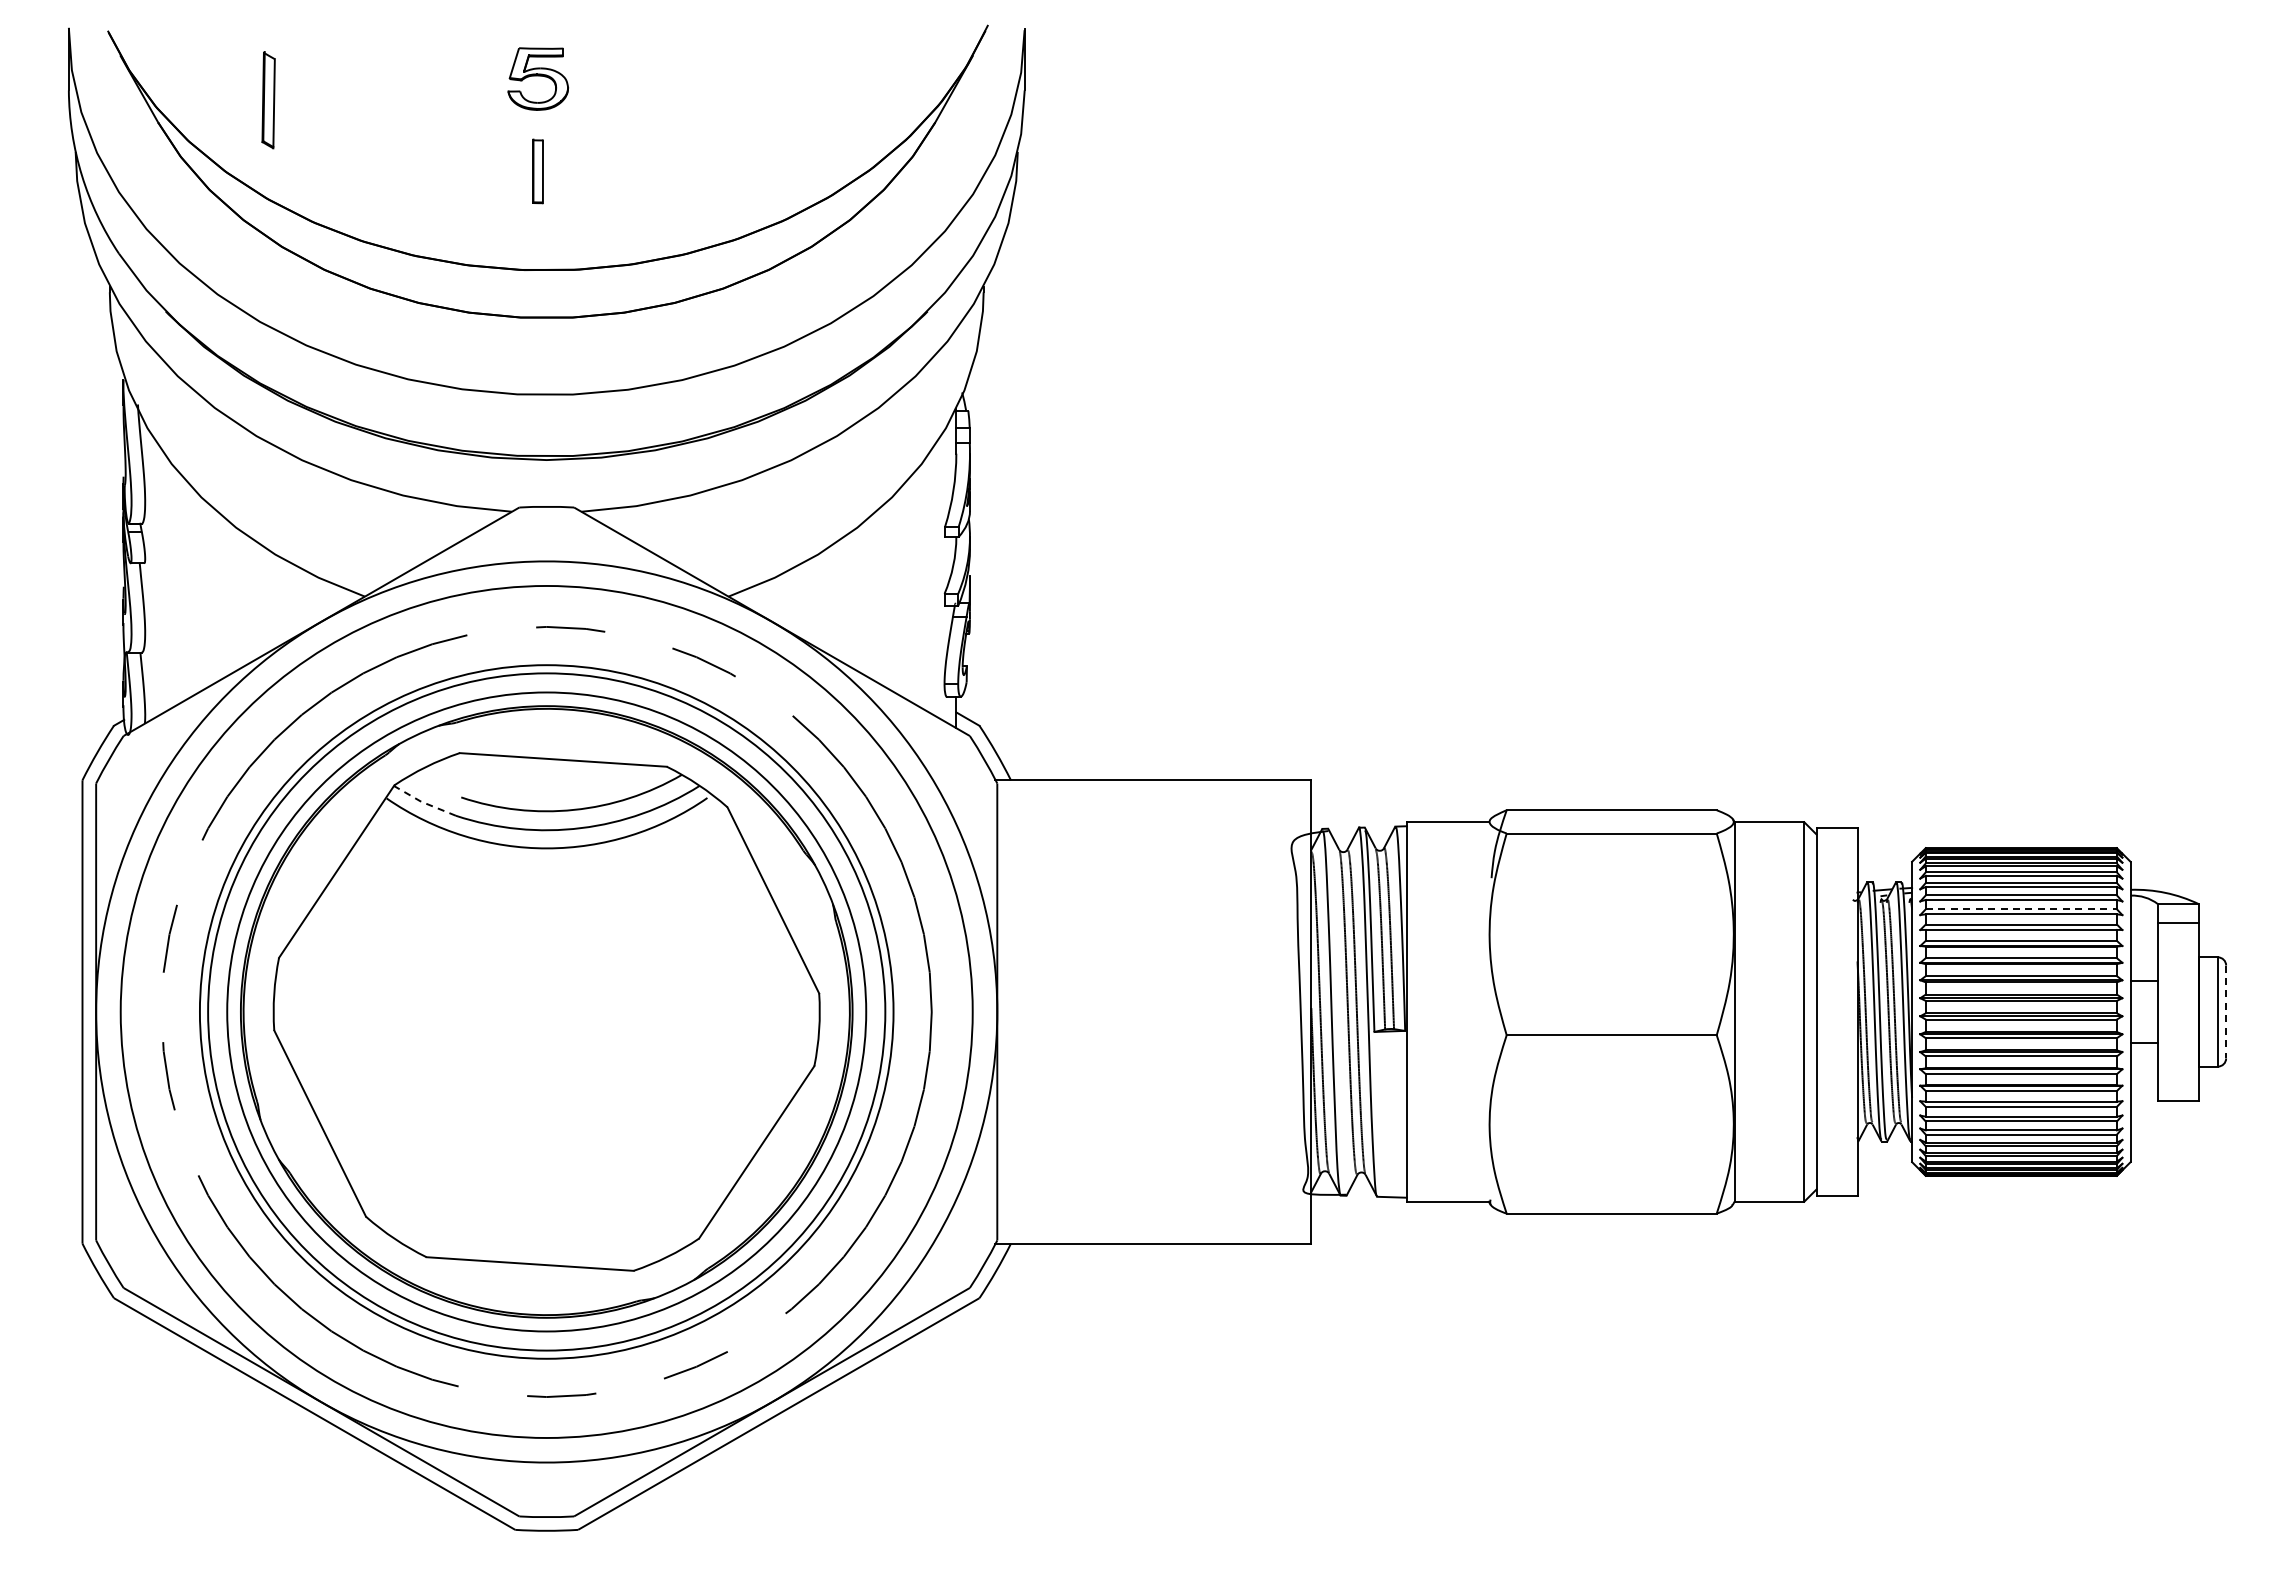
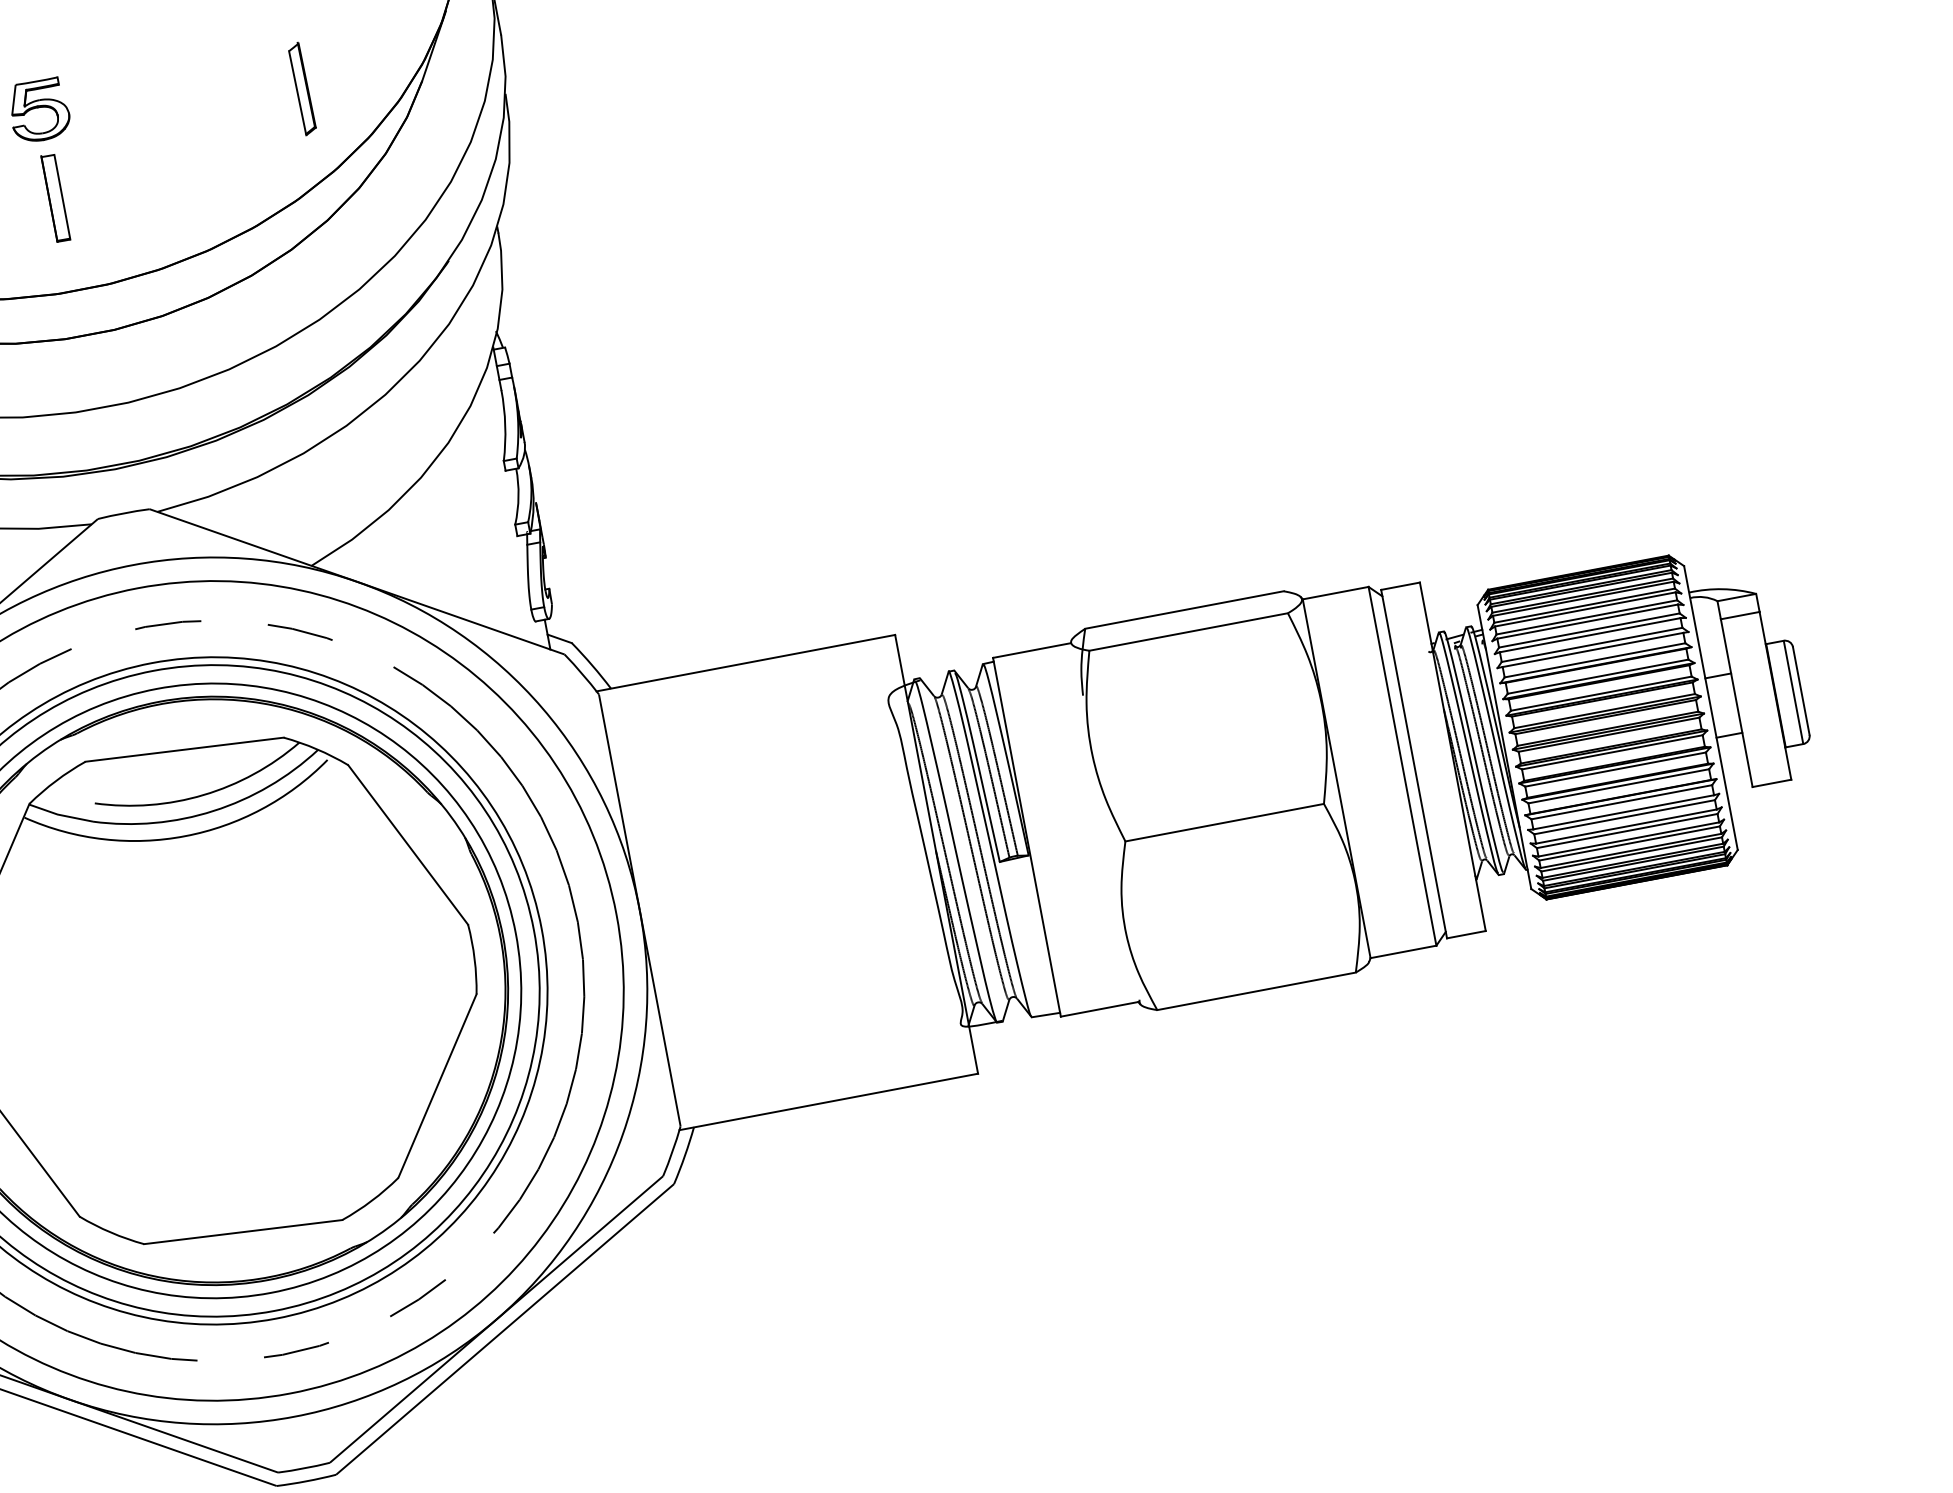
part: (811, 107) -> (302, 88), added
part: (537, 171) -> (55, 198), size x1.43
line: (422, 802) -> (59, 815), dashed -> solid
line: (2021, 909) -> (1589, 630), dashed -> solid
line: (2226, 1012) -> (1801, 691), dashed -> solid

